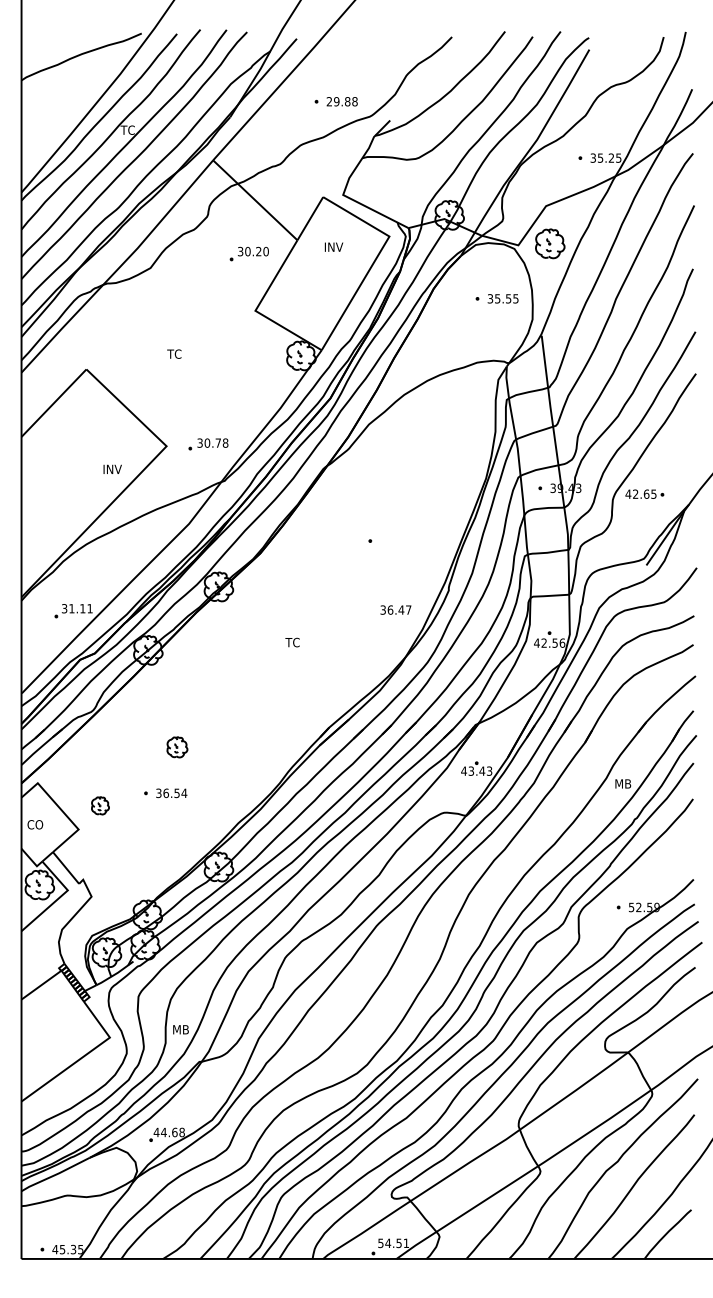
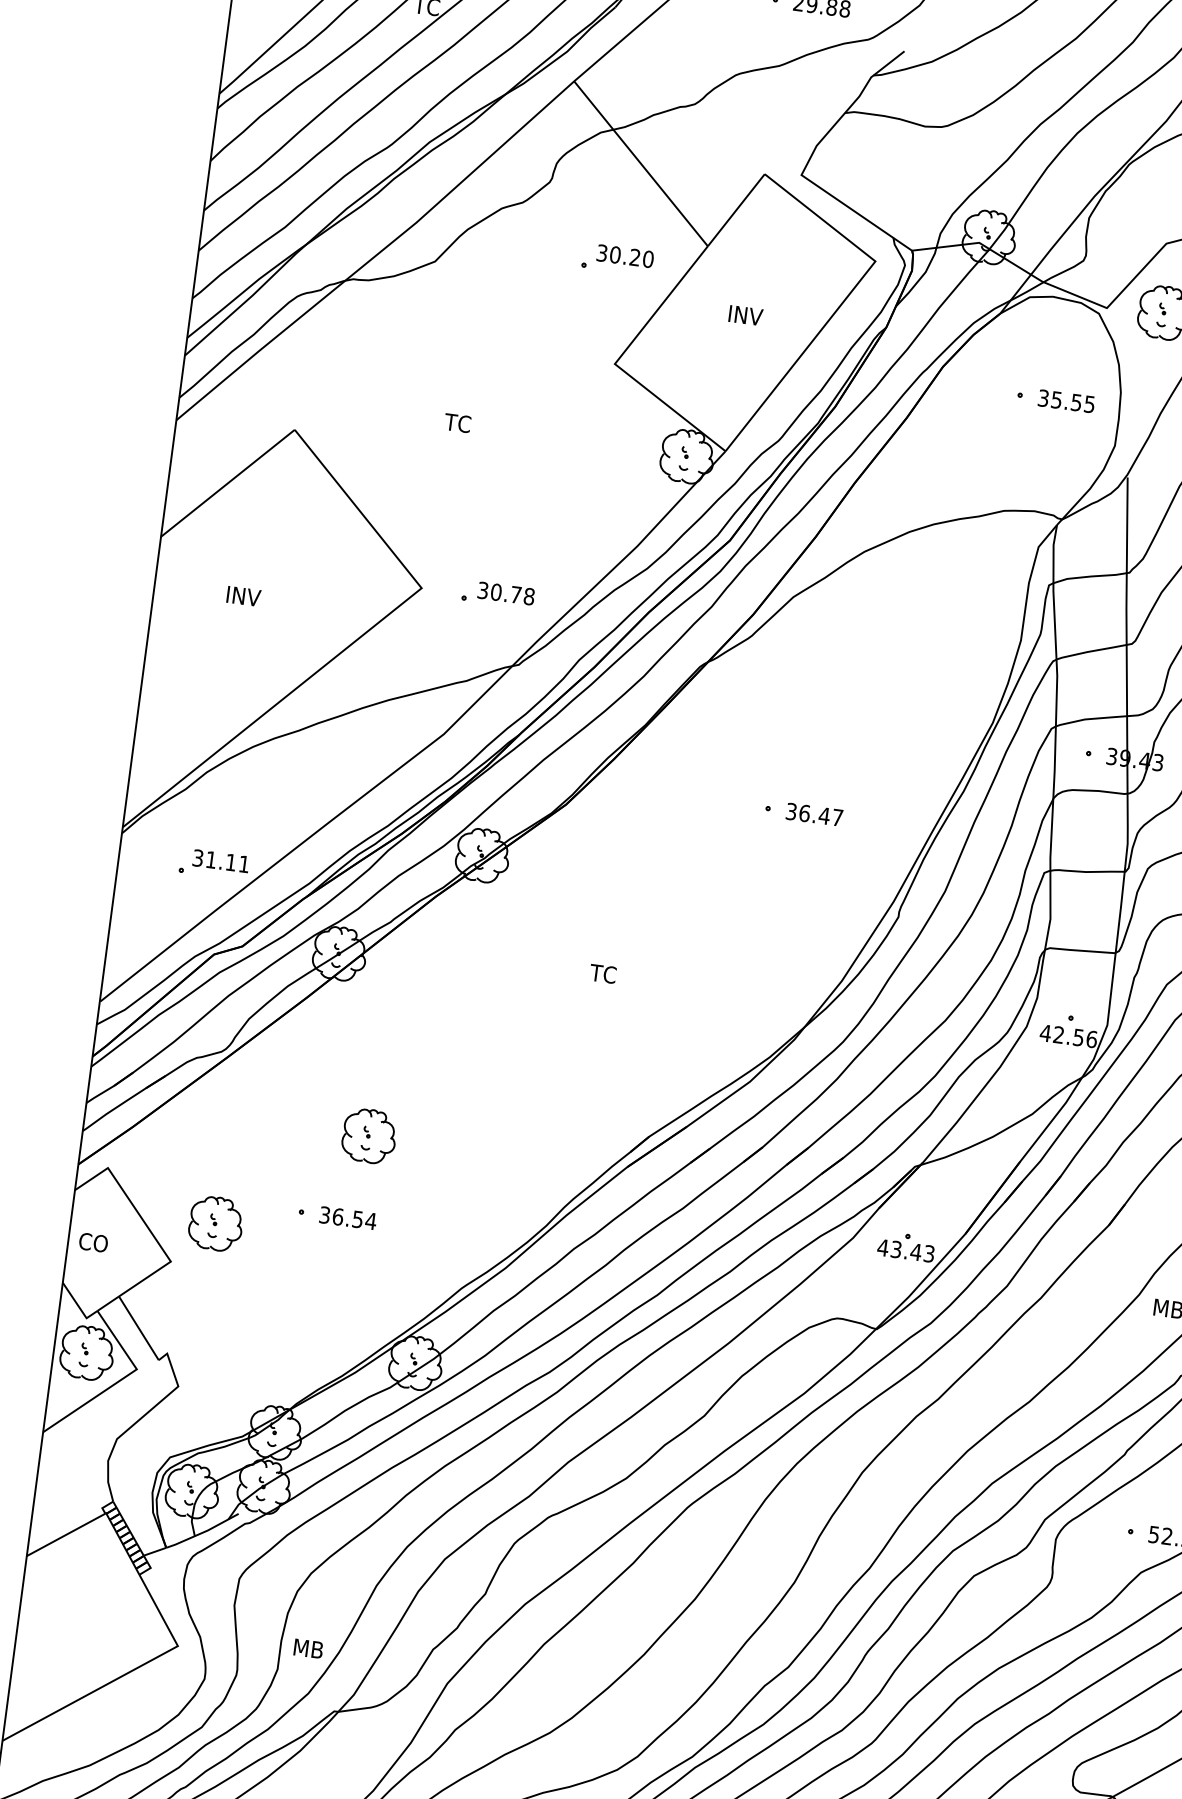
text: (333, 246) -> (745, 314), moved
text: (112, 468) -> (243, 594), moved
text: (395, 609) -> (813, 813), moved
part: (177, 747) -> (369, 1136), size x1.43
part: (100, 805) -> (216, 1223), size x1.67

